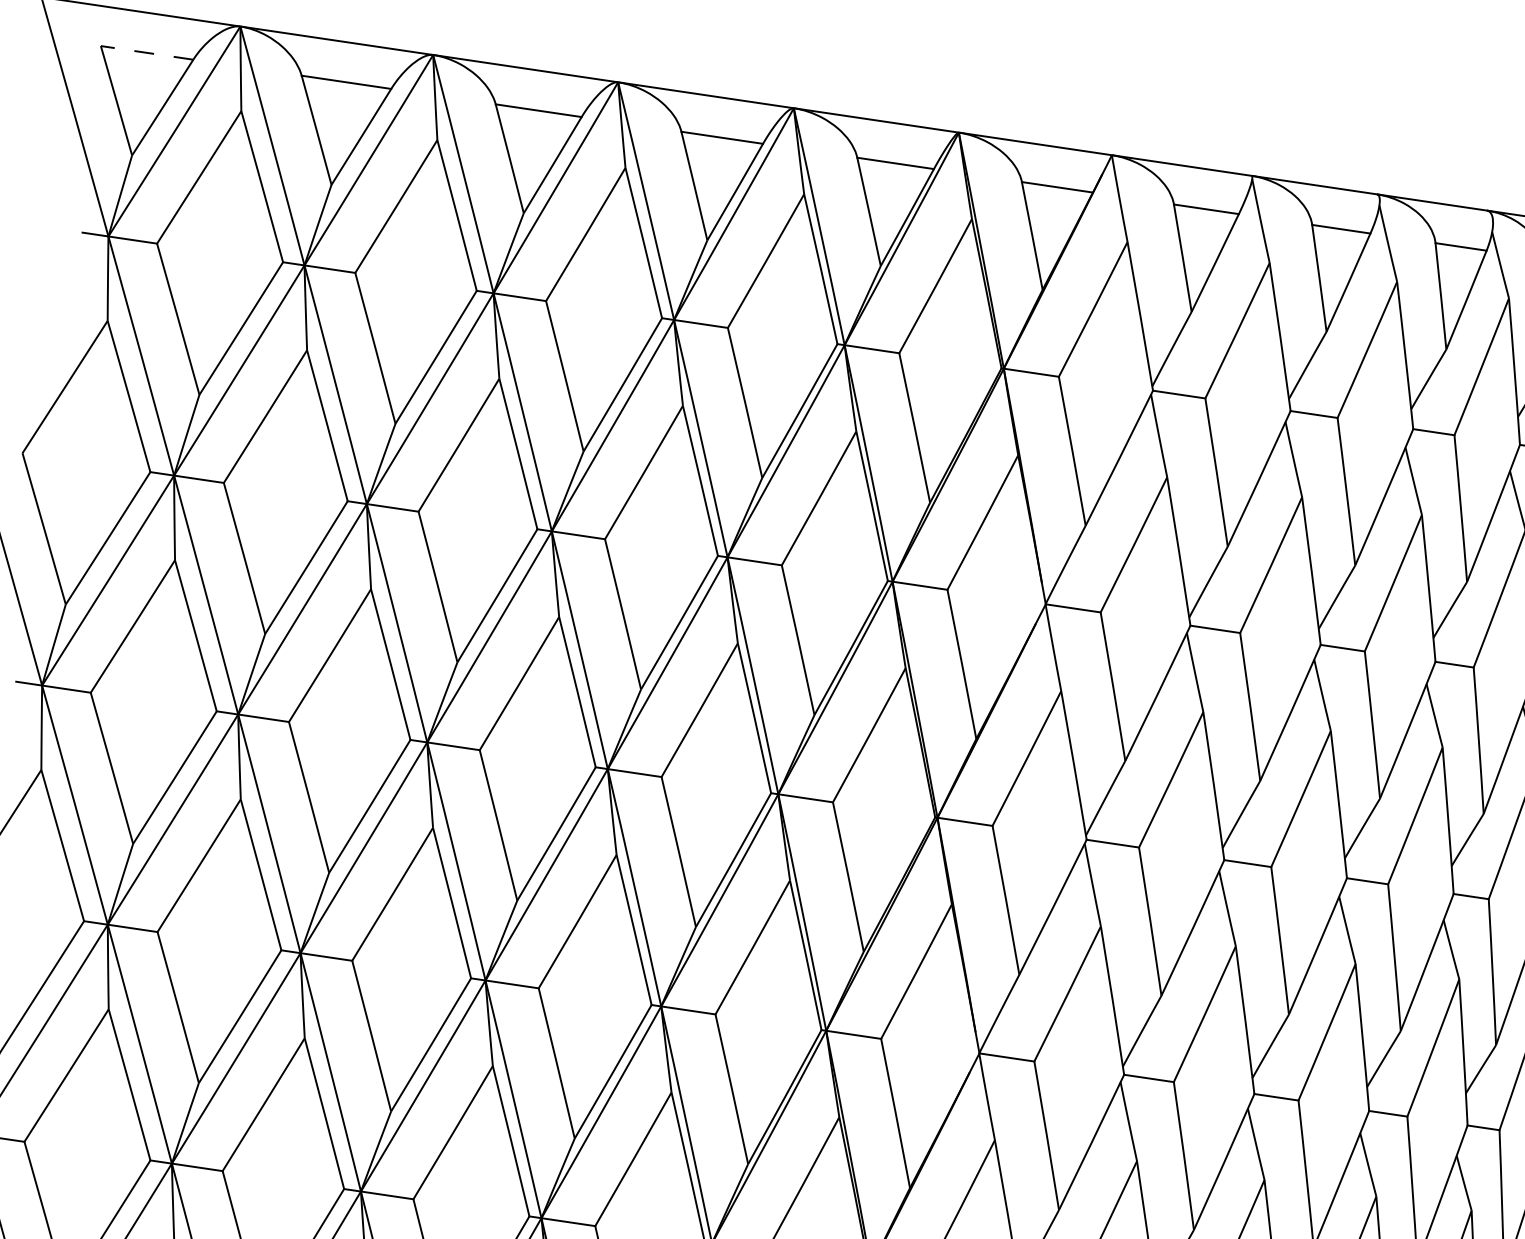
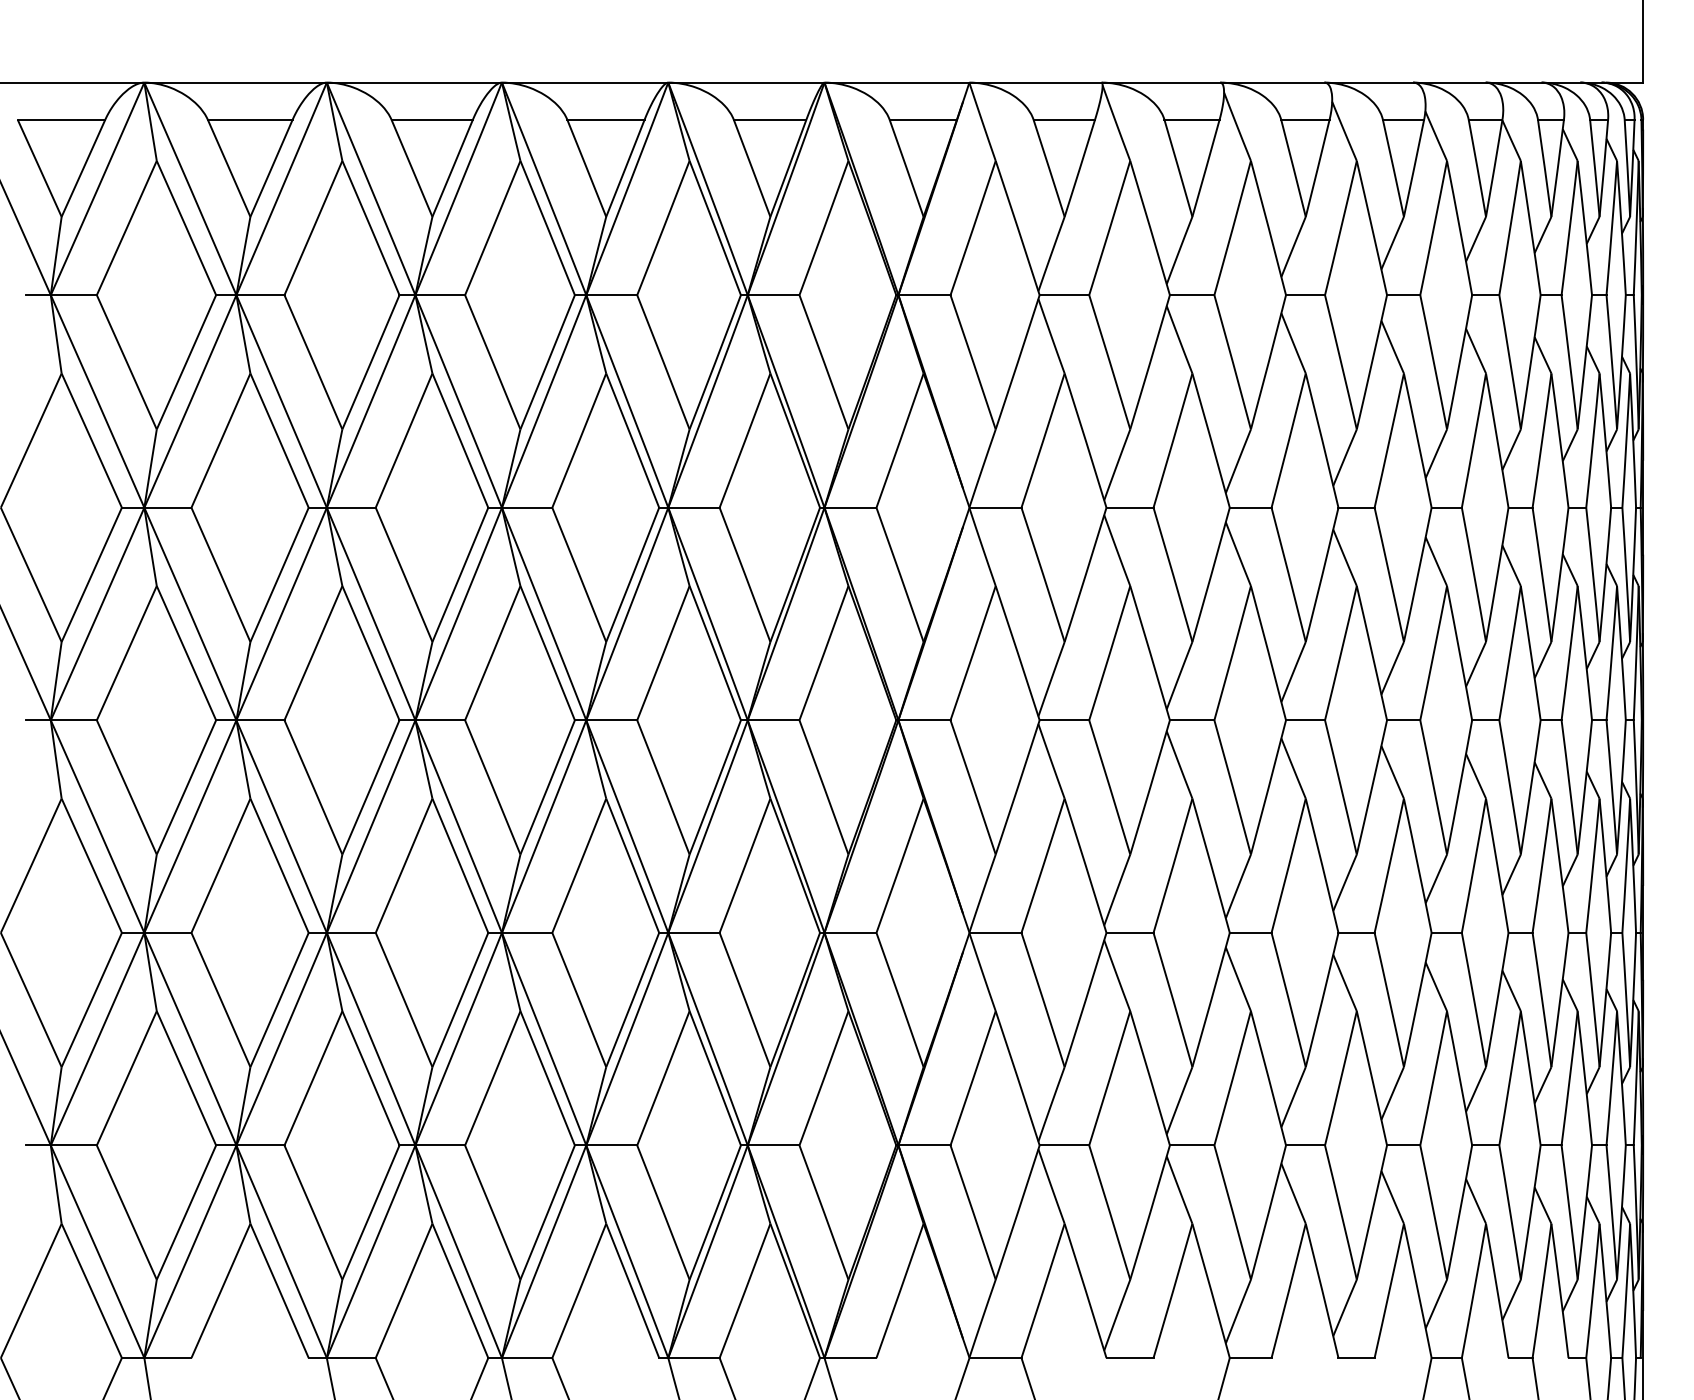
line: (147, 52) -> (61, 119), dashed -> solid

